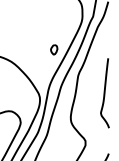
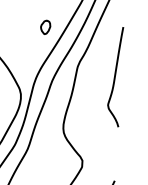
curve: (104, 93) -> (114, 77), moved

